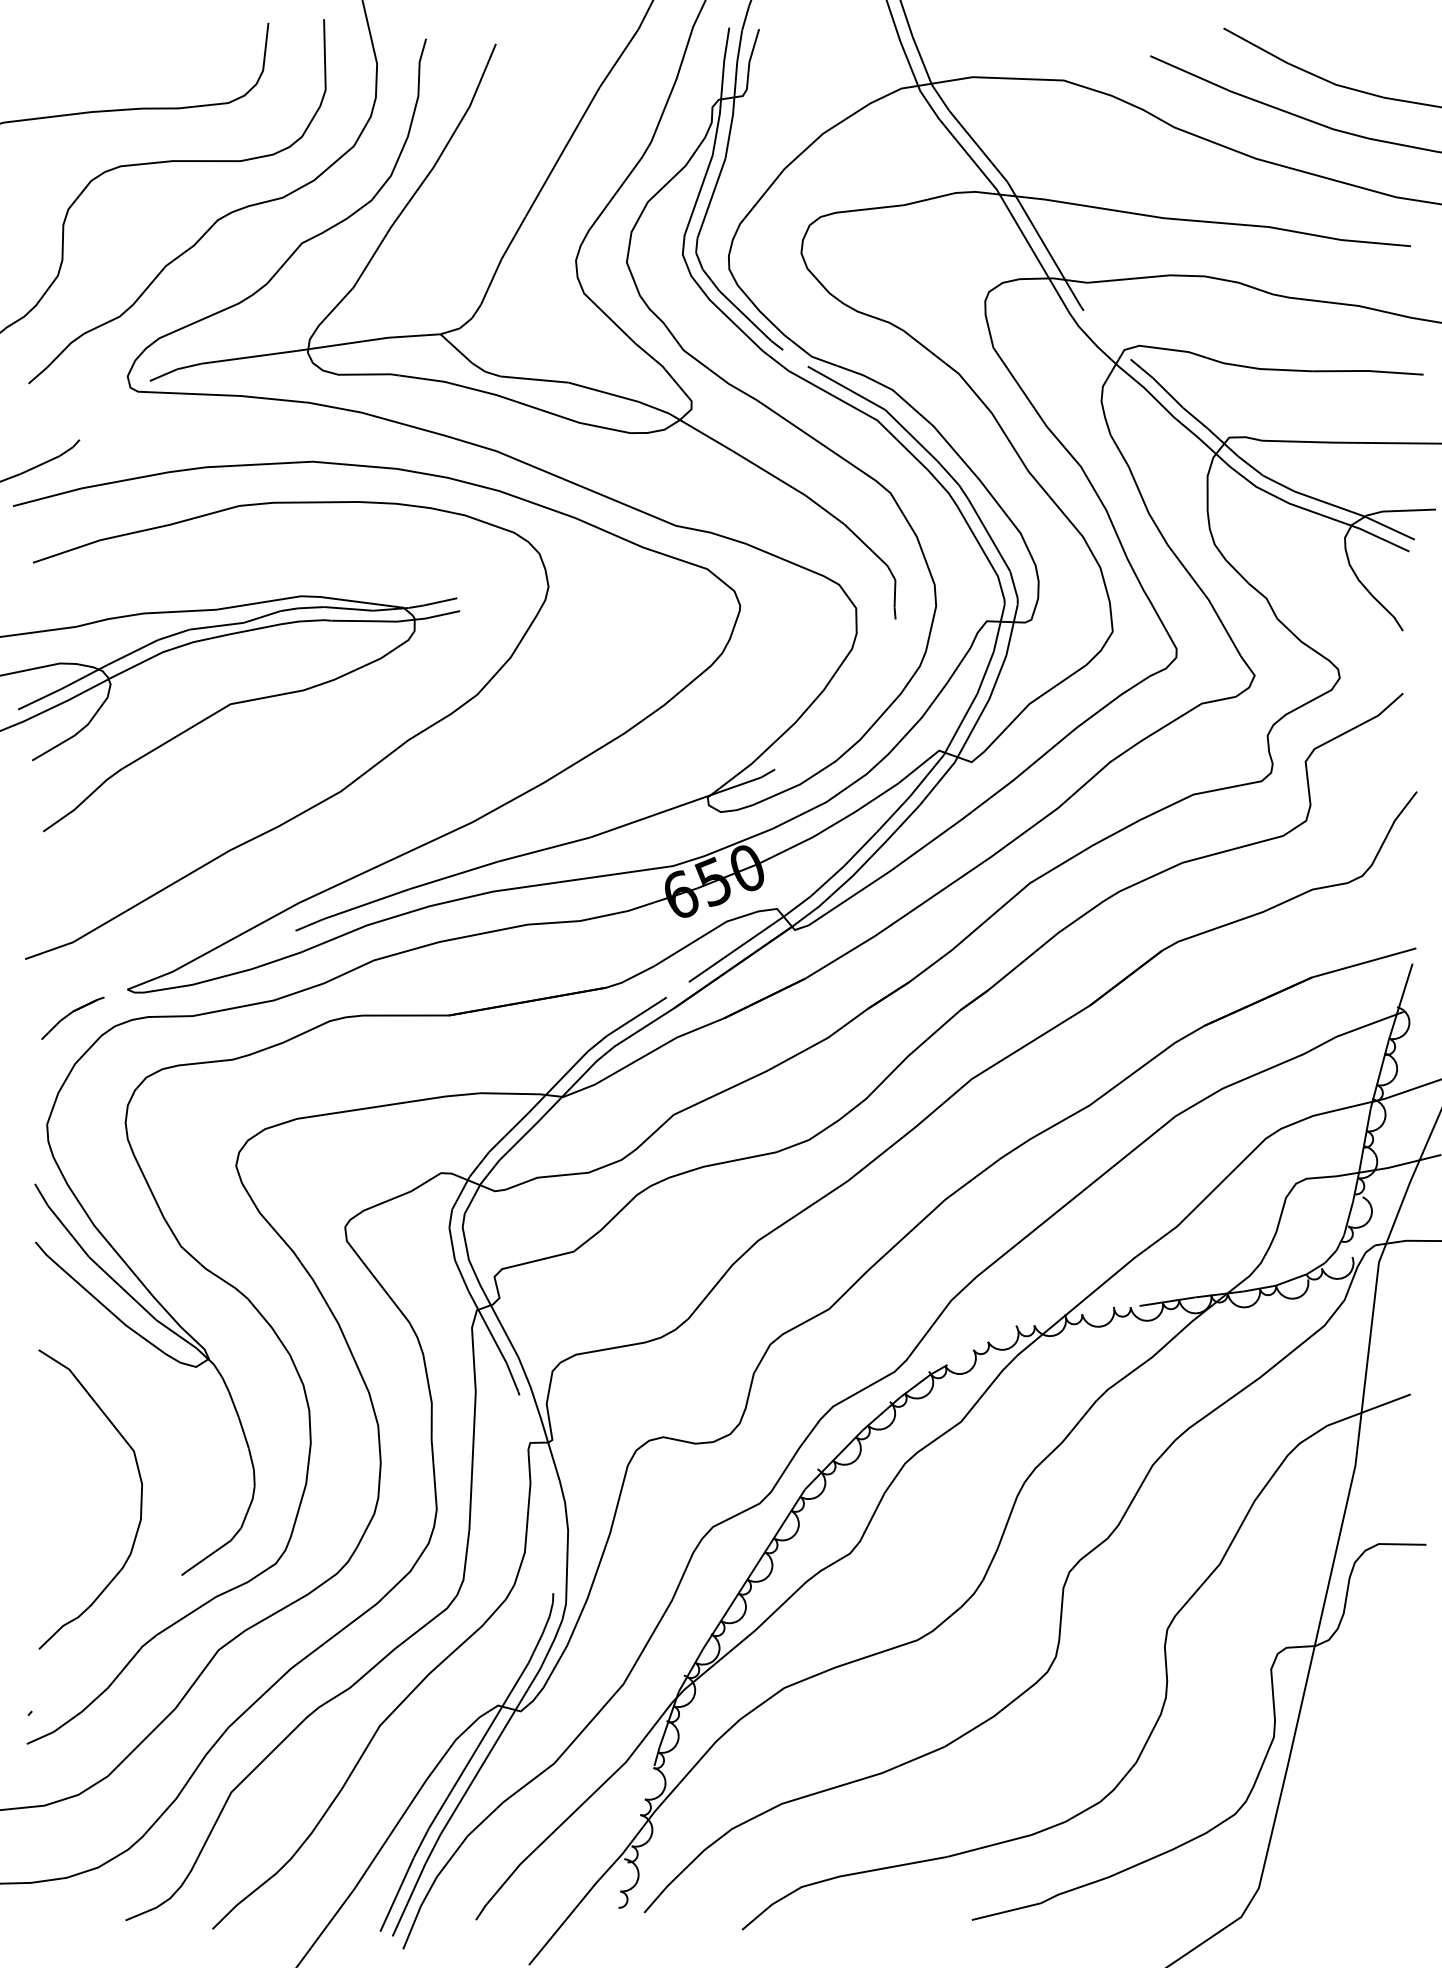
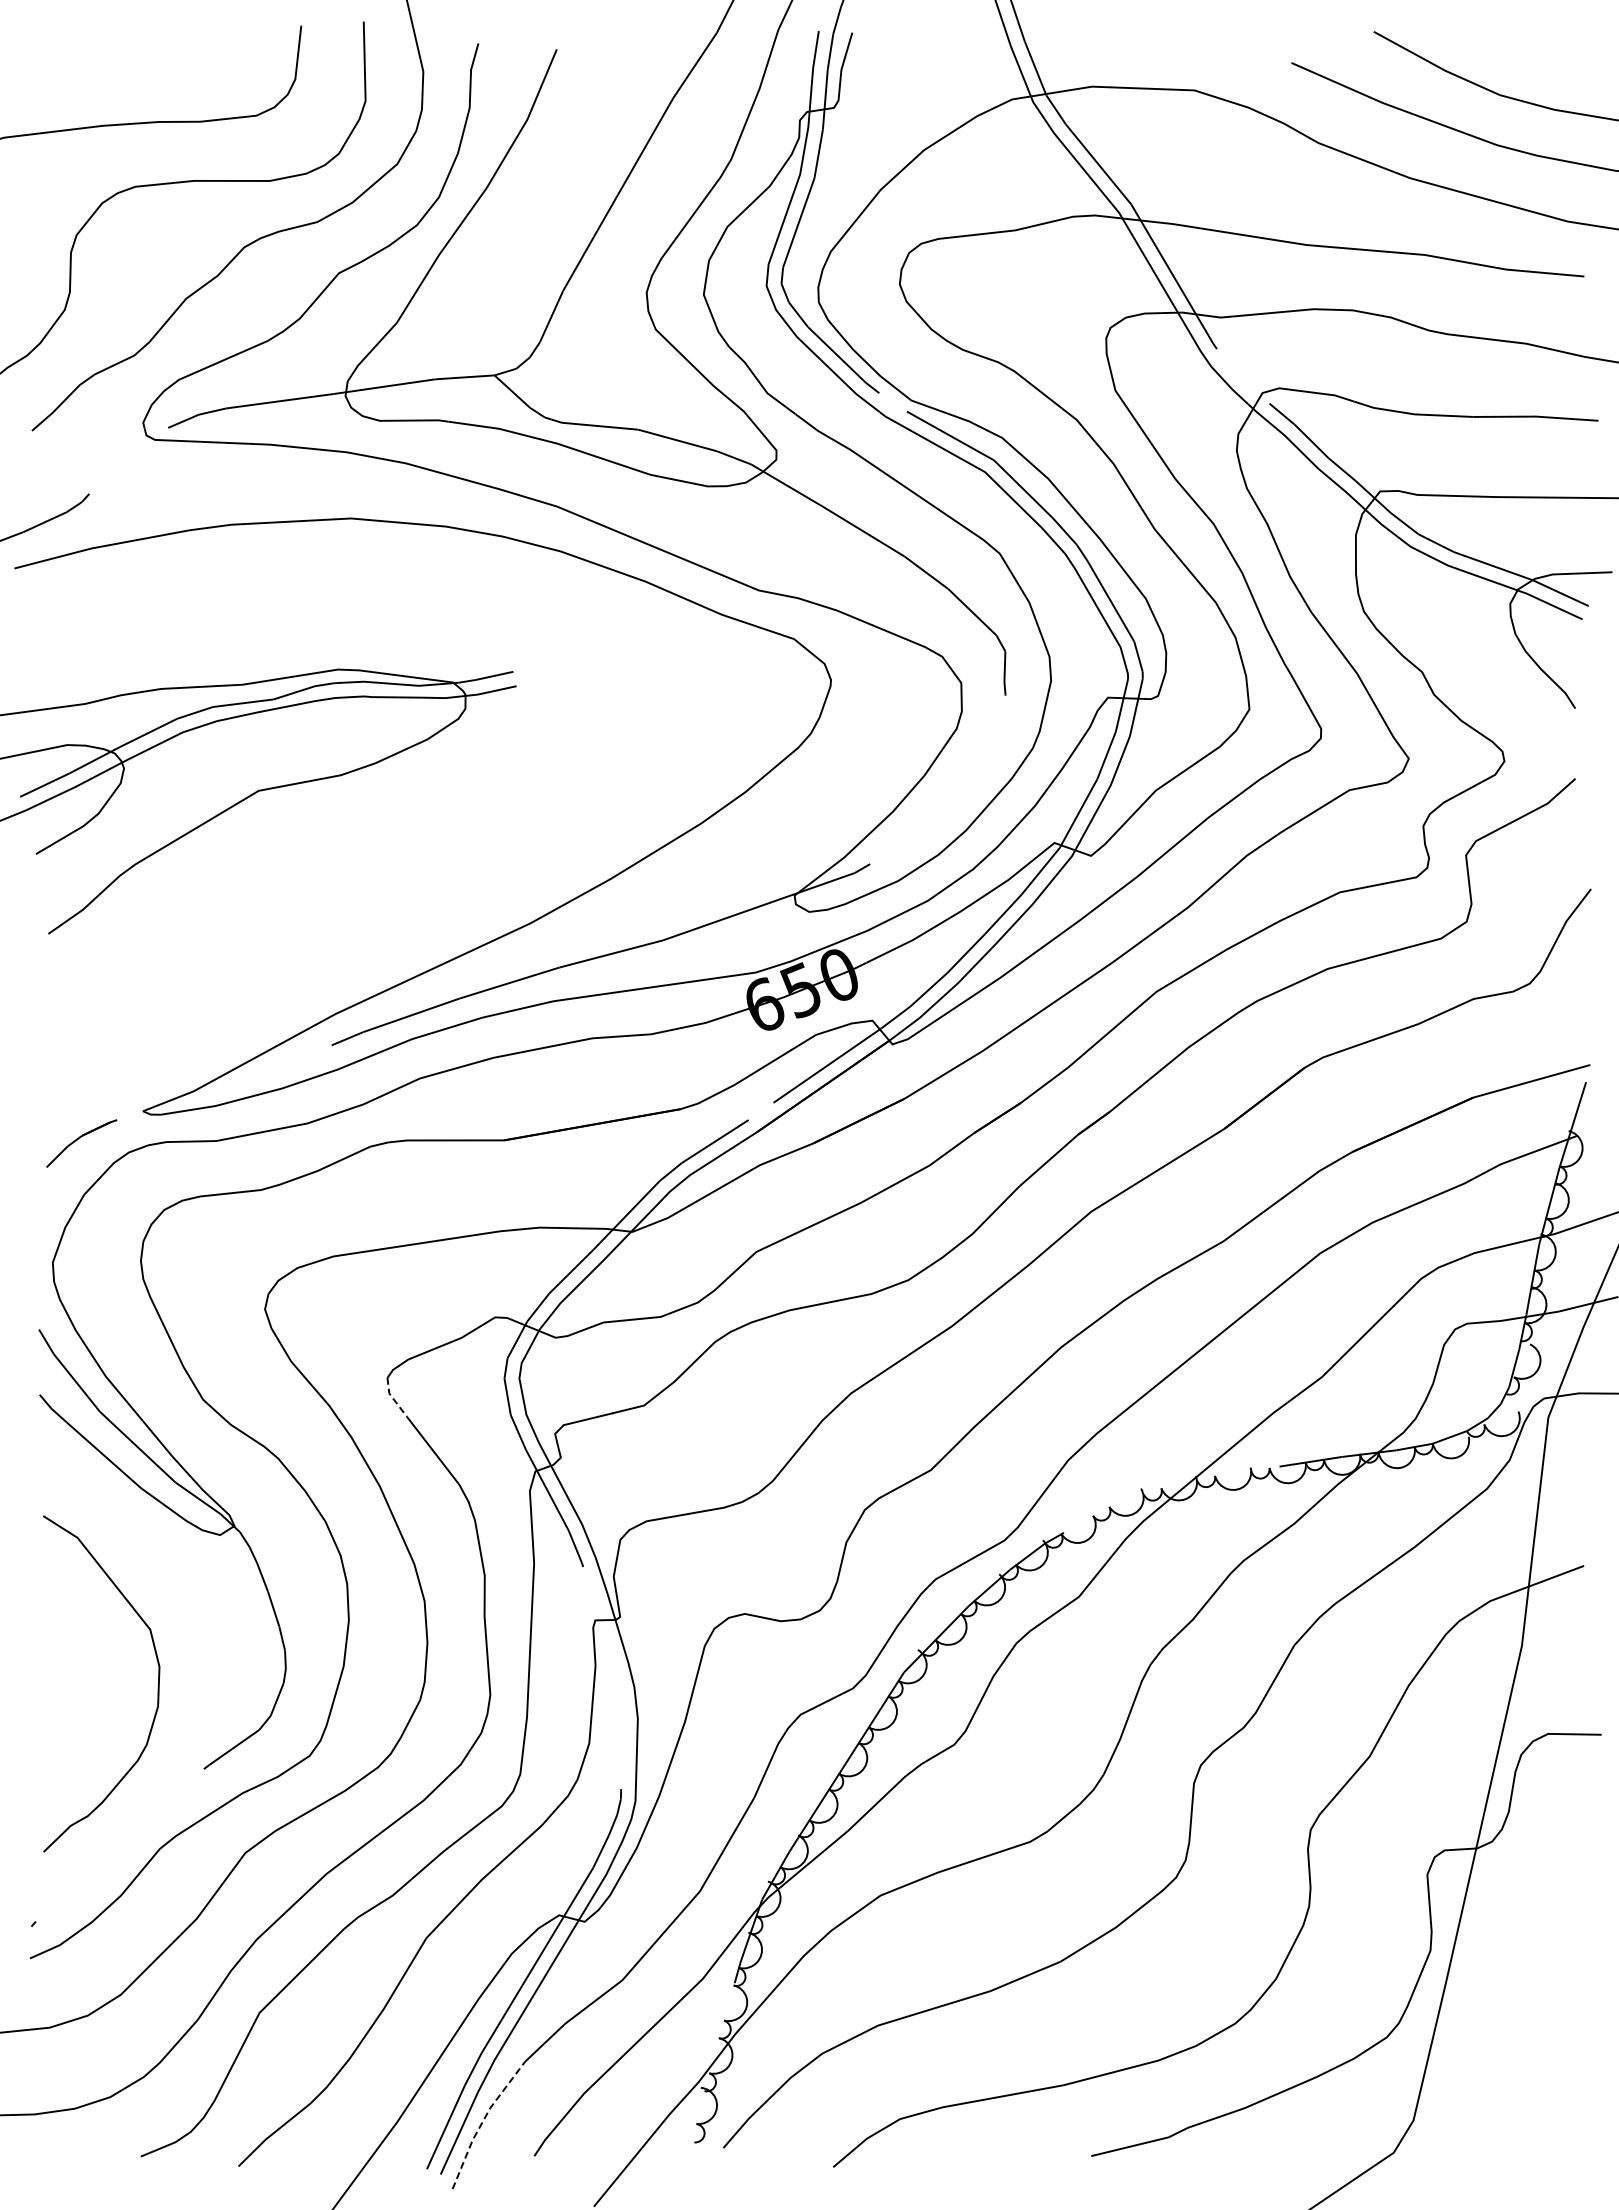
curve: (324, 799) -> (364, 897), removed
line: (350, 1246) -> (393, 1399), solid -> dashed
line: (429, 1889) -> (482, 2121), solid -> dashed

